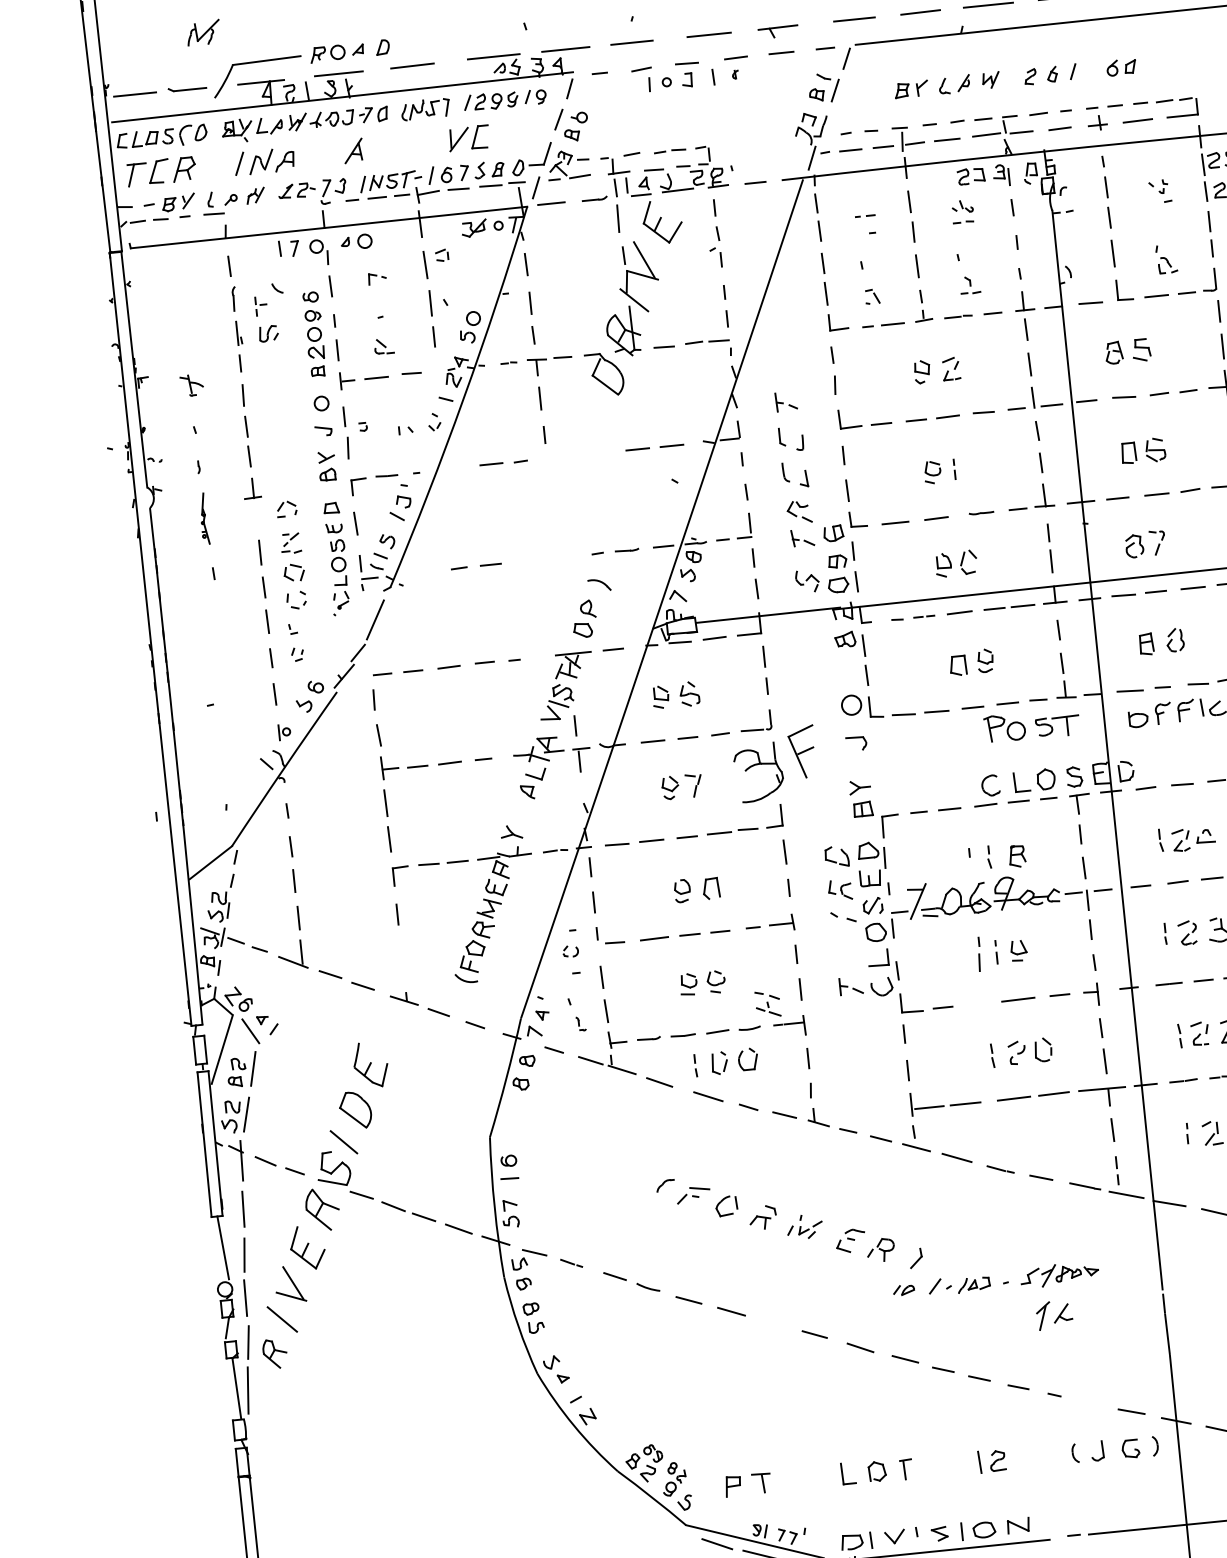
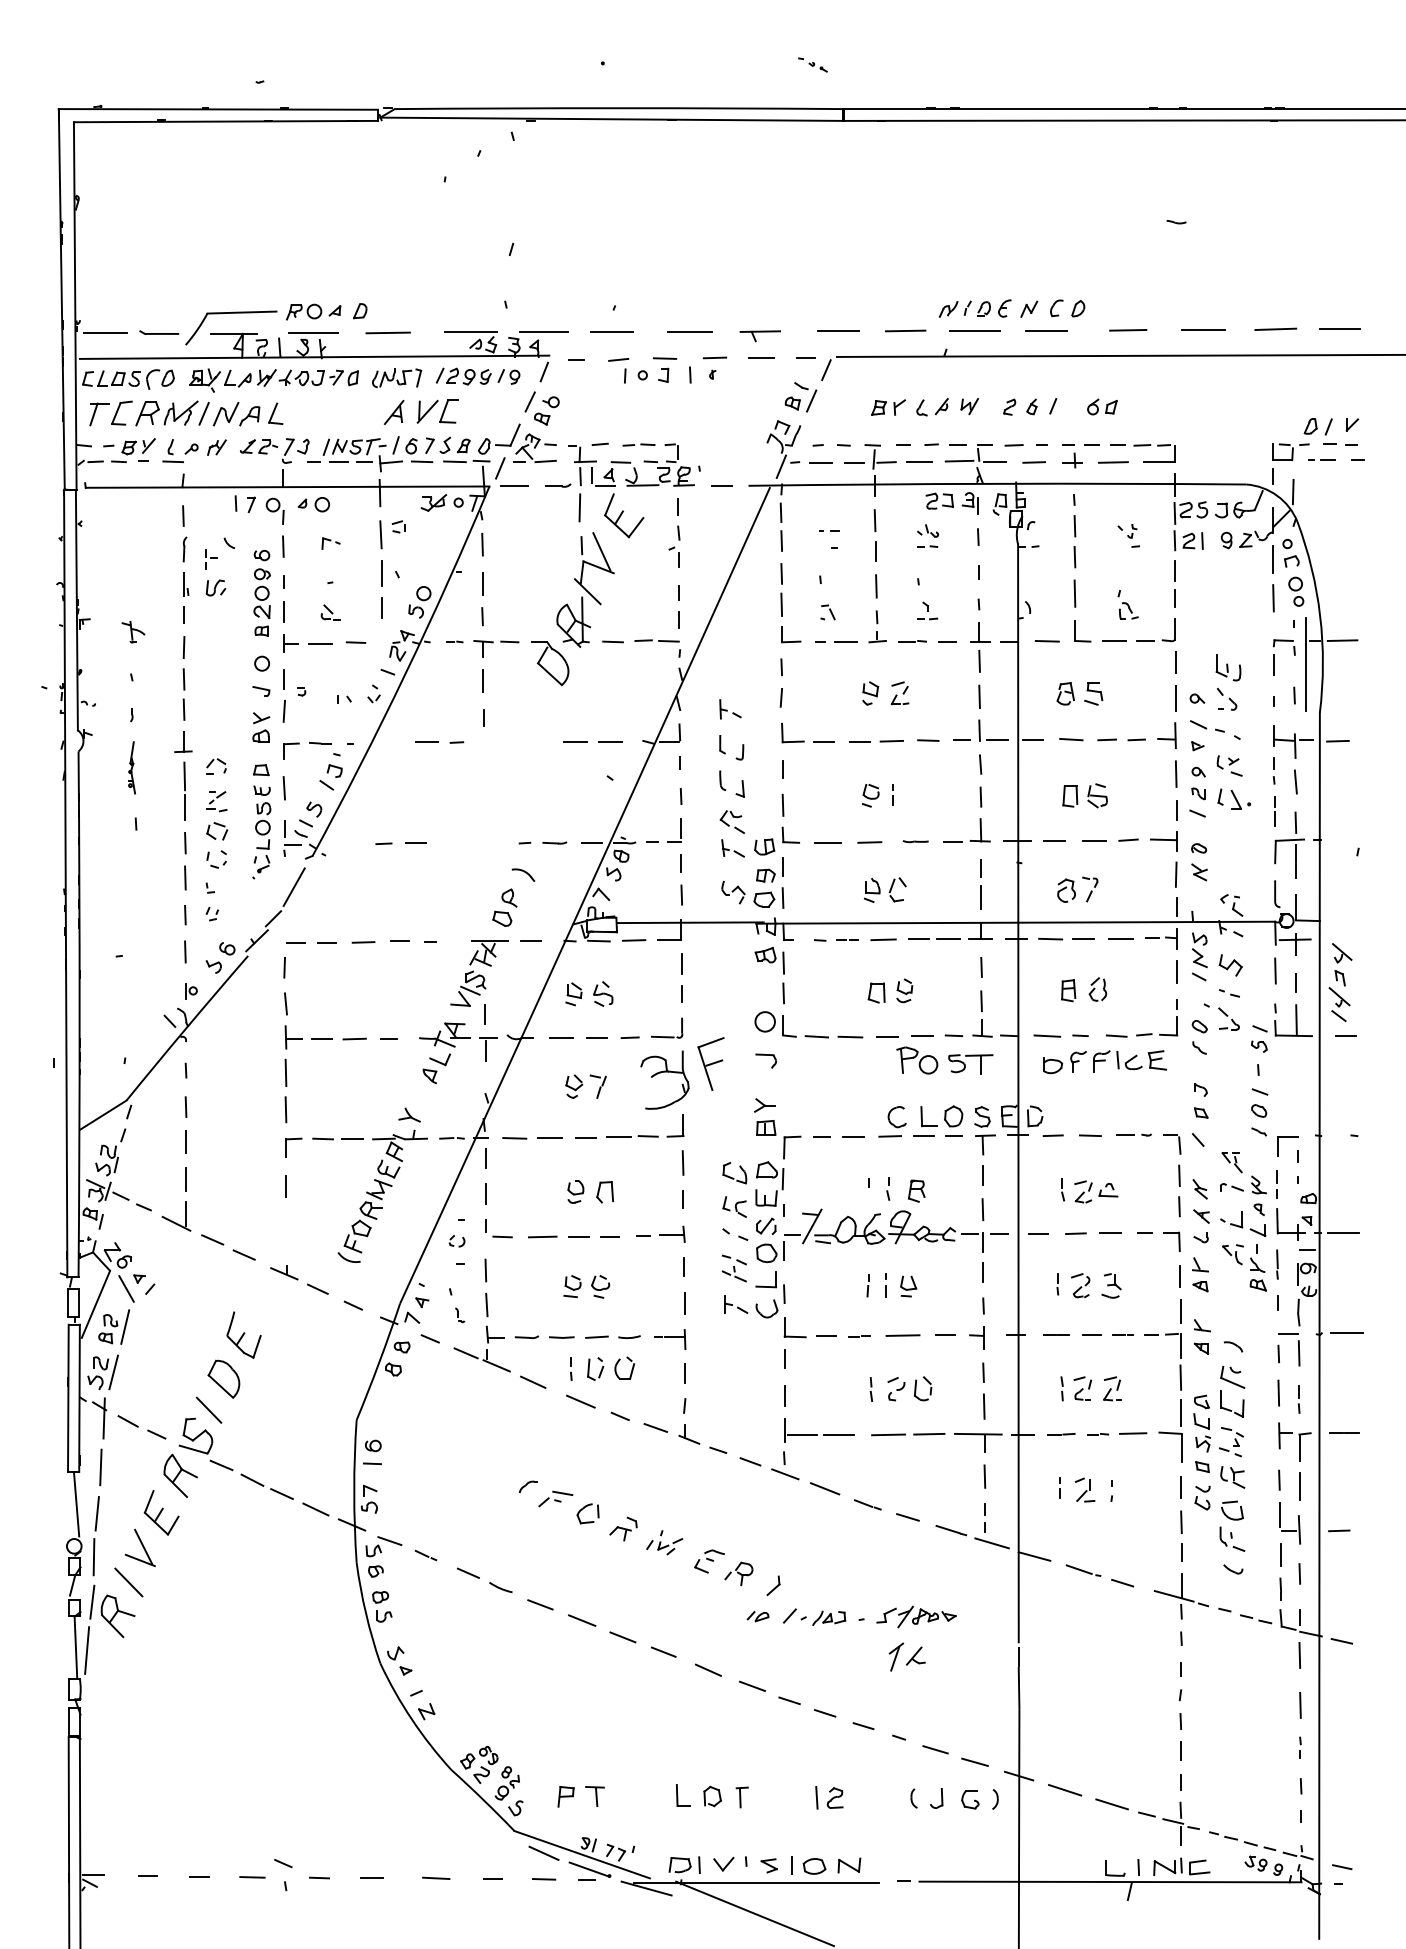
part: (202, 32) -> (180, 412), moved
part: (352, 151) -> (393, 412), moved
part: (309, 156) -> (275, 413), added
line: (256, 522) -> (184, 776), added
part: (978, 954) -> (867, 1285), size x0.62
part: (767, 1004) -> (733, 1268), moved
line: (975, 1004) -> (859, 1336), added
line: (772, 1324) -> (622, 1637), added
part: (274, 1354) -> (117, 1616), size x1.43
line: (1091, 1403) -> (935, 1749), added

